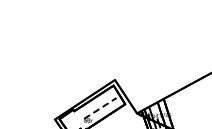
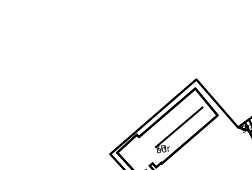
line: (100, 108) -> (179, 127), dashed -> solid

